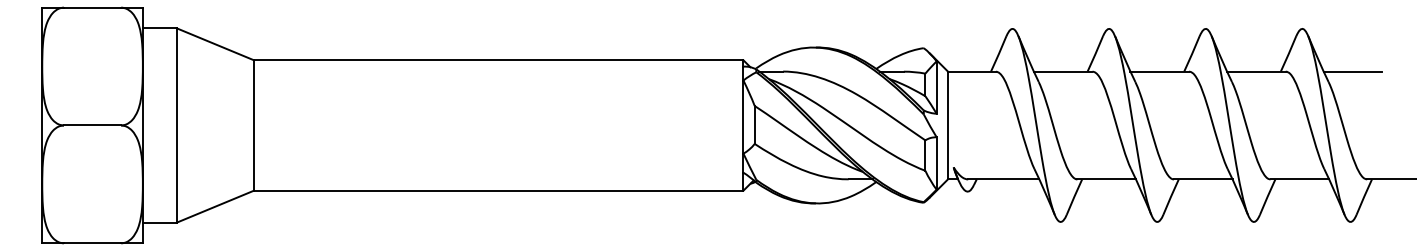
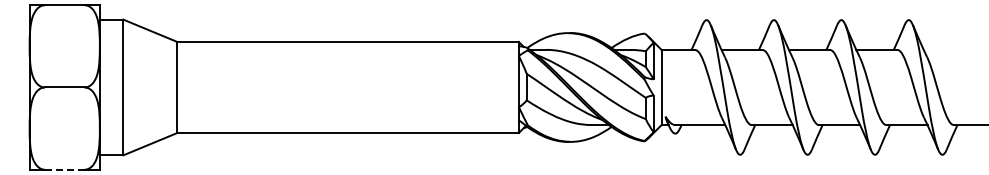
line: (1352, 71) -> (943, 49), removed
line: (92, 243) -> (64, 169), solid -> dashed

